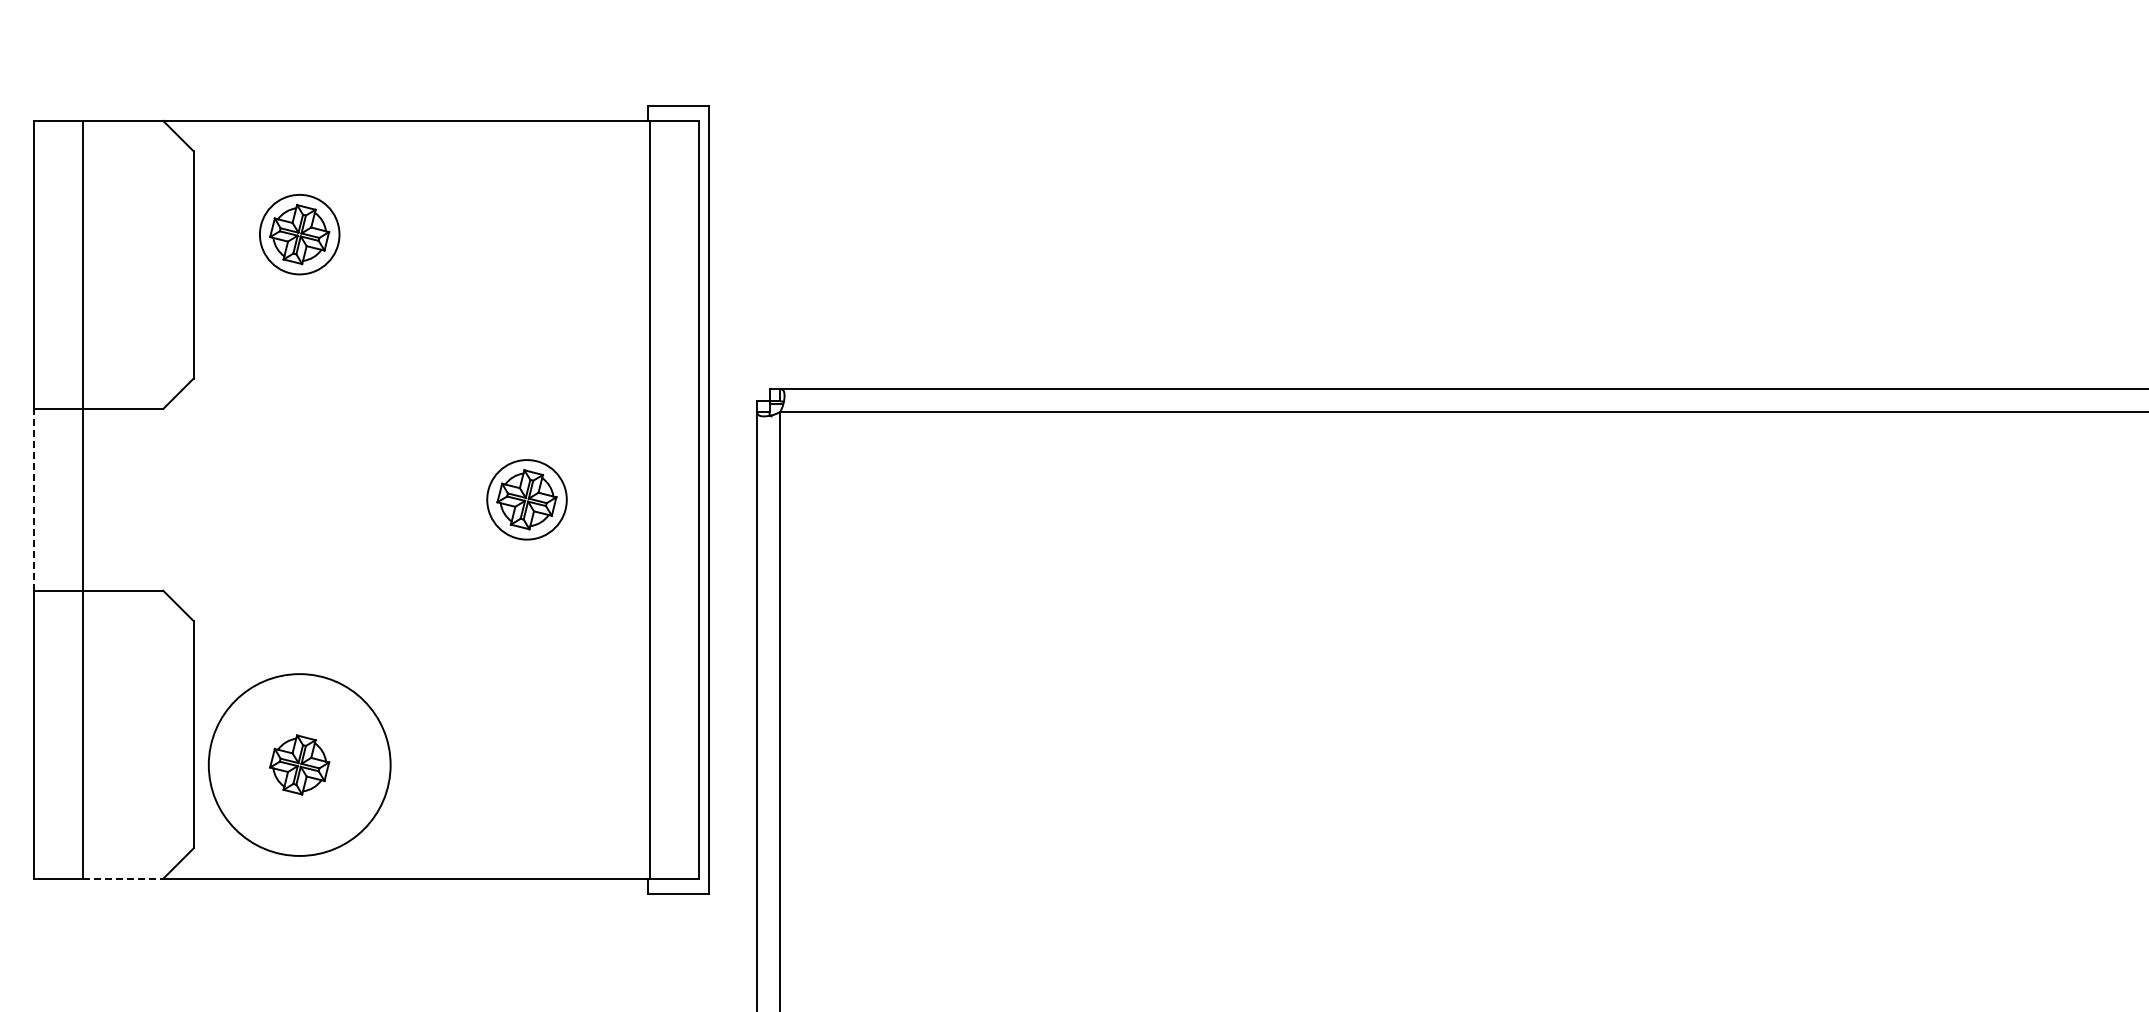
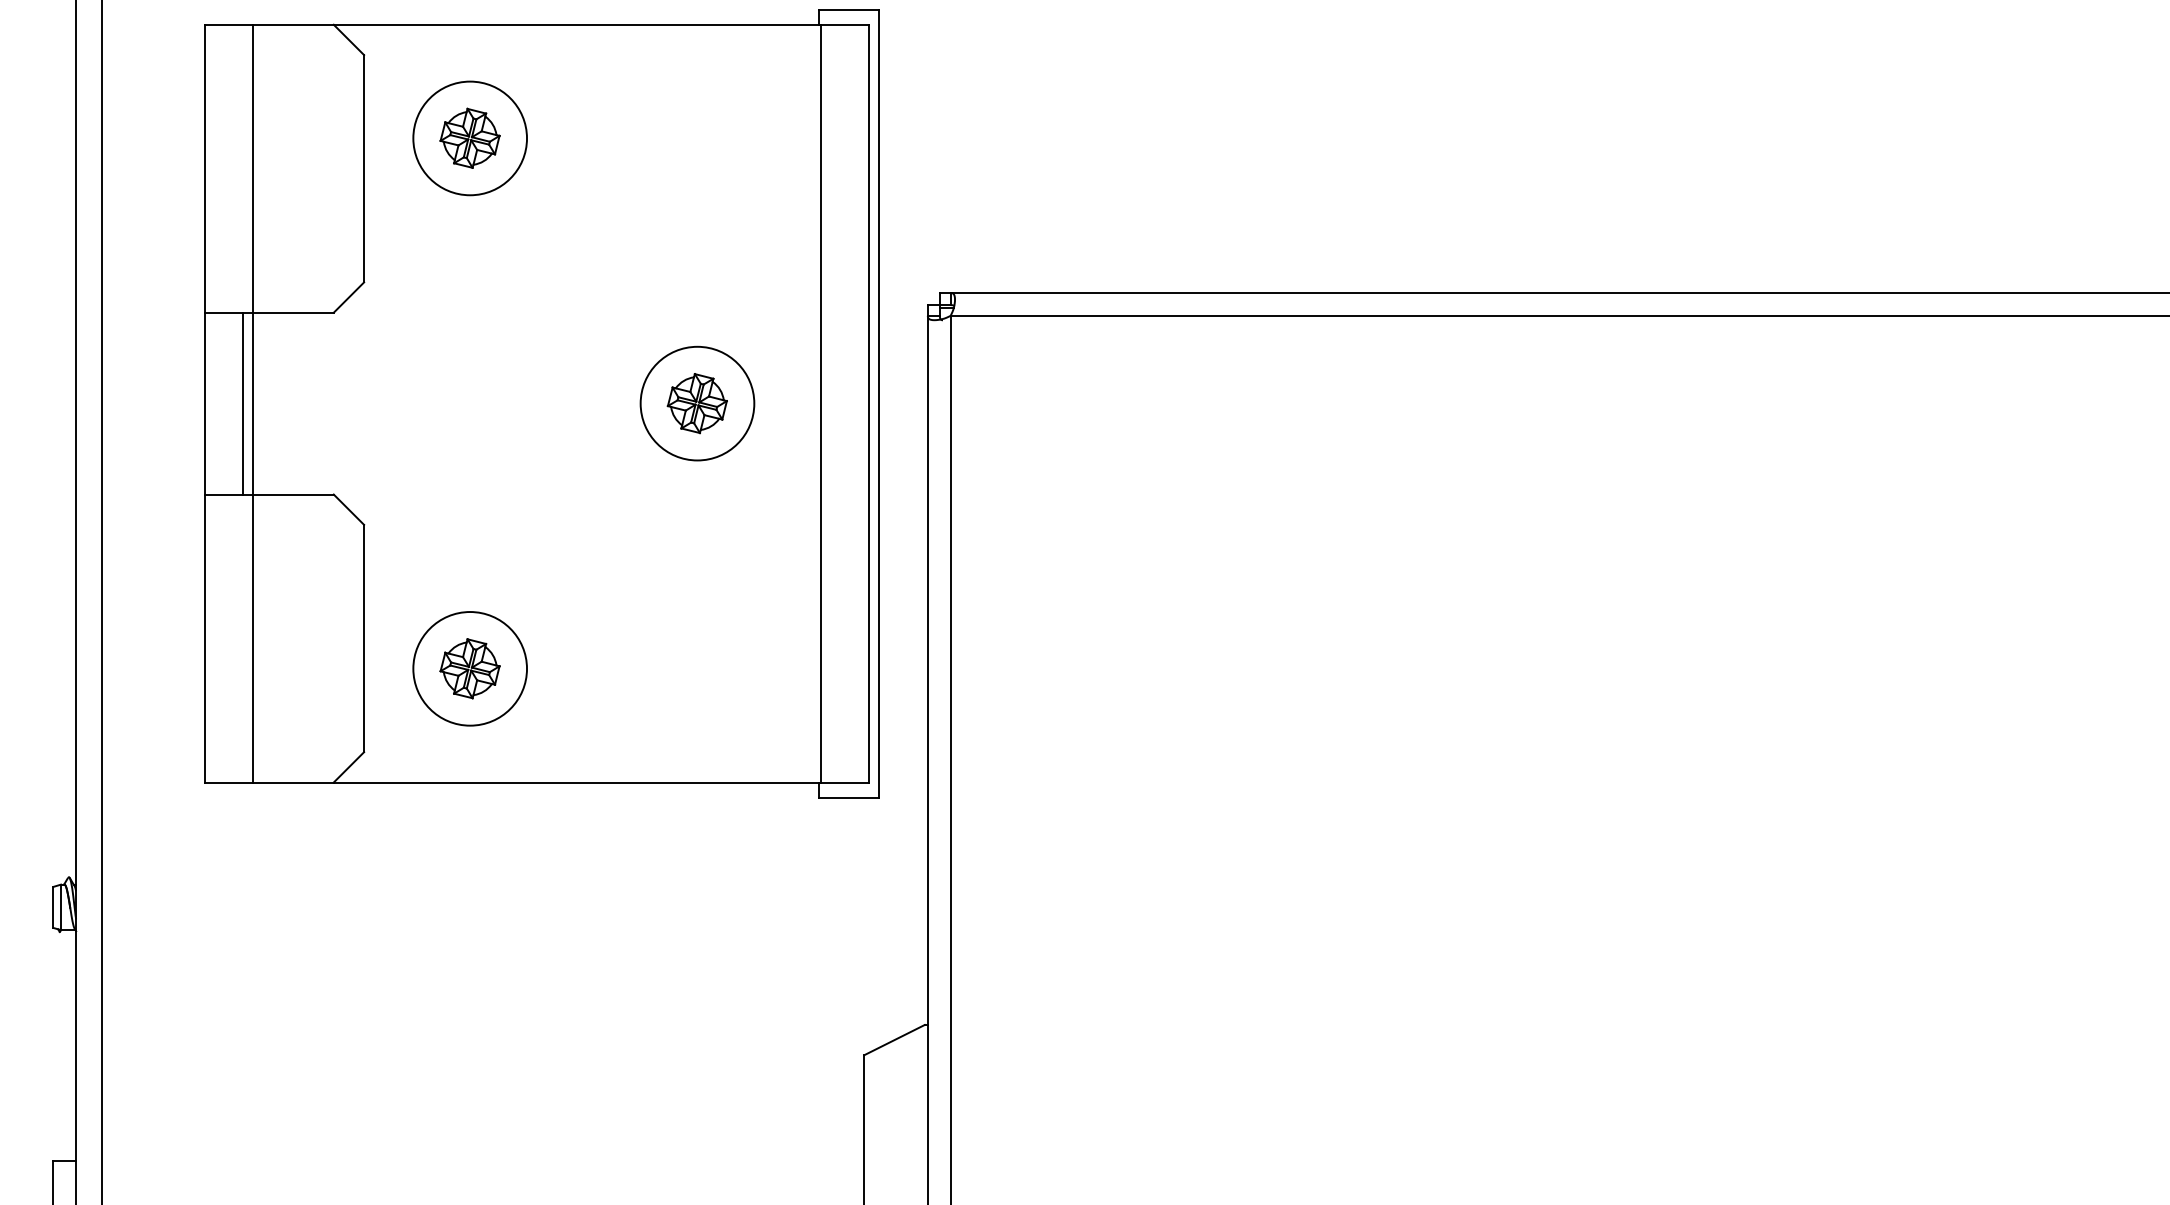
circle: (300, 234) -> (470, 138), size x1.43
line: (34, 499) -> (204, 403), dashed -> solid
line: (72, 499) -> (242, 403), added
circle: (527, 499) -> (697, 403), size x1.43
circle: (300, 764) -> (470, 668), size x0.62
line: (123, 878) -> (293, 782), dashed -> solid

